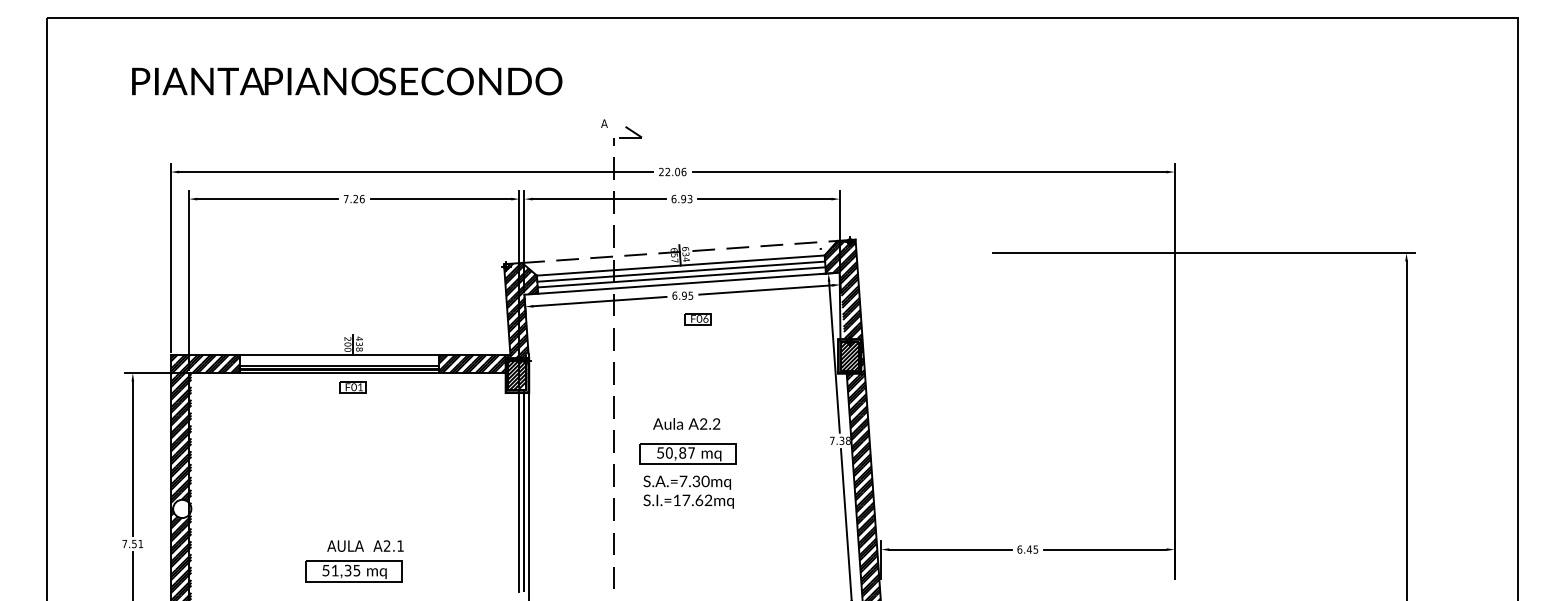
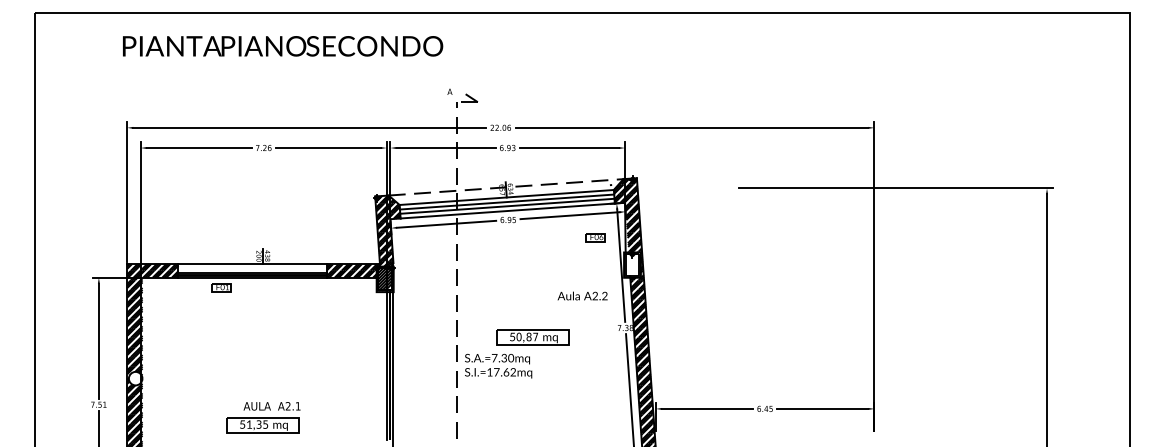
text: (347, 81) -> (283, 46), moved
part: (697, 319) -> (595, 237), moved
hatch: (849, 356) -> (632, 265), removed
part: (352, 387) -> (221, 287), moved
text: (686, 423) -> (582, 295), moved
part: (687, 453) -> (532, 337), moved
text: (688, 491) -> (498, 365), moved

